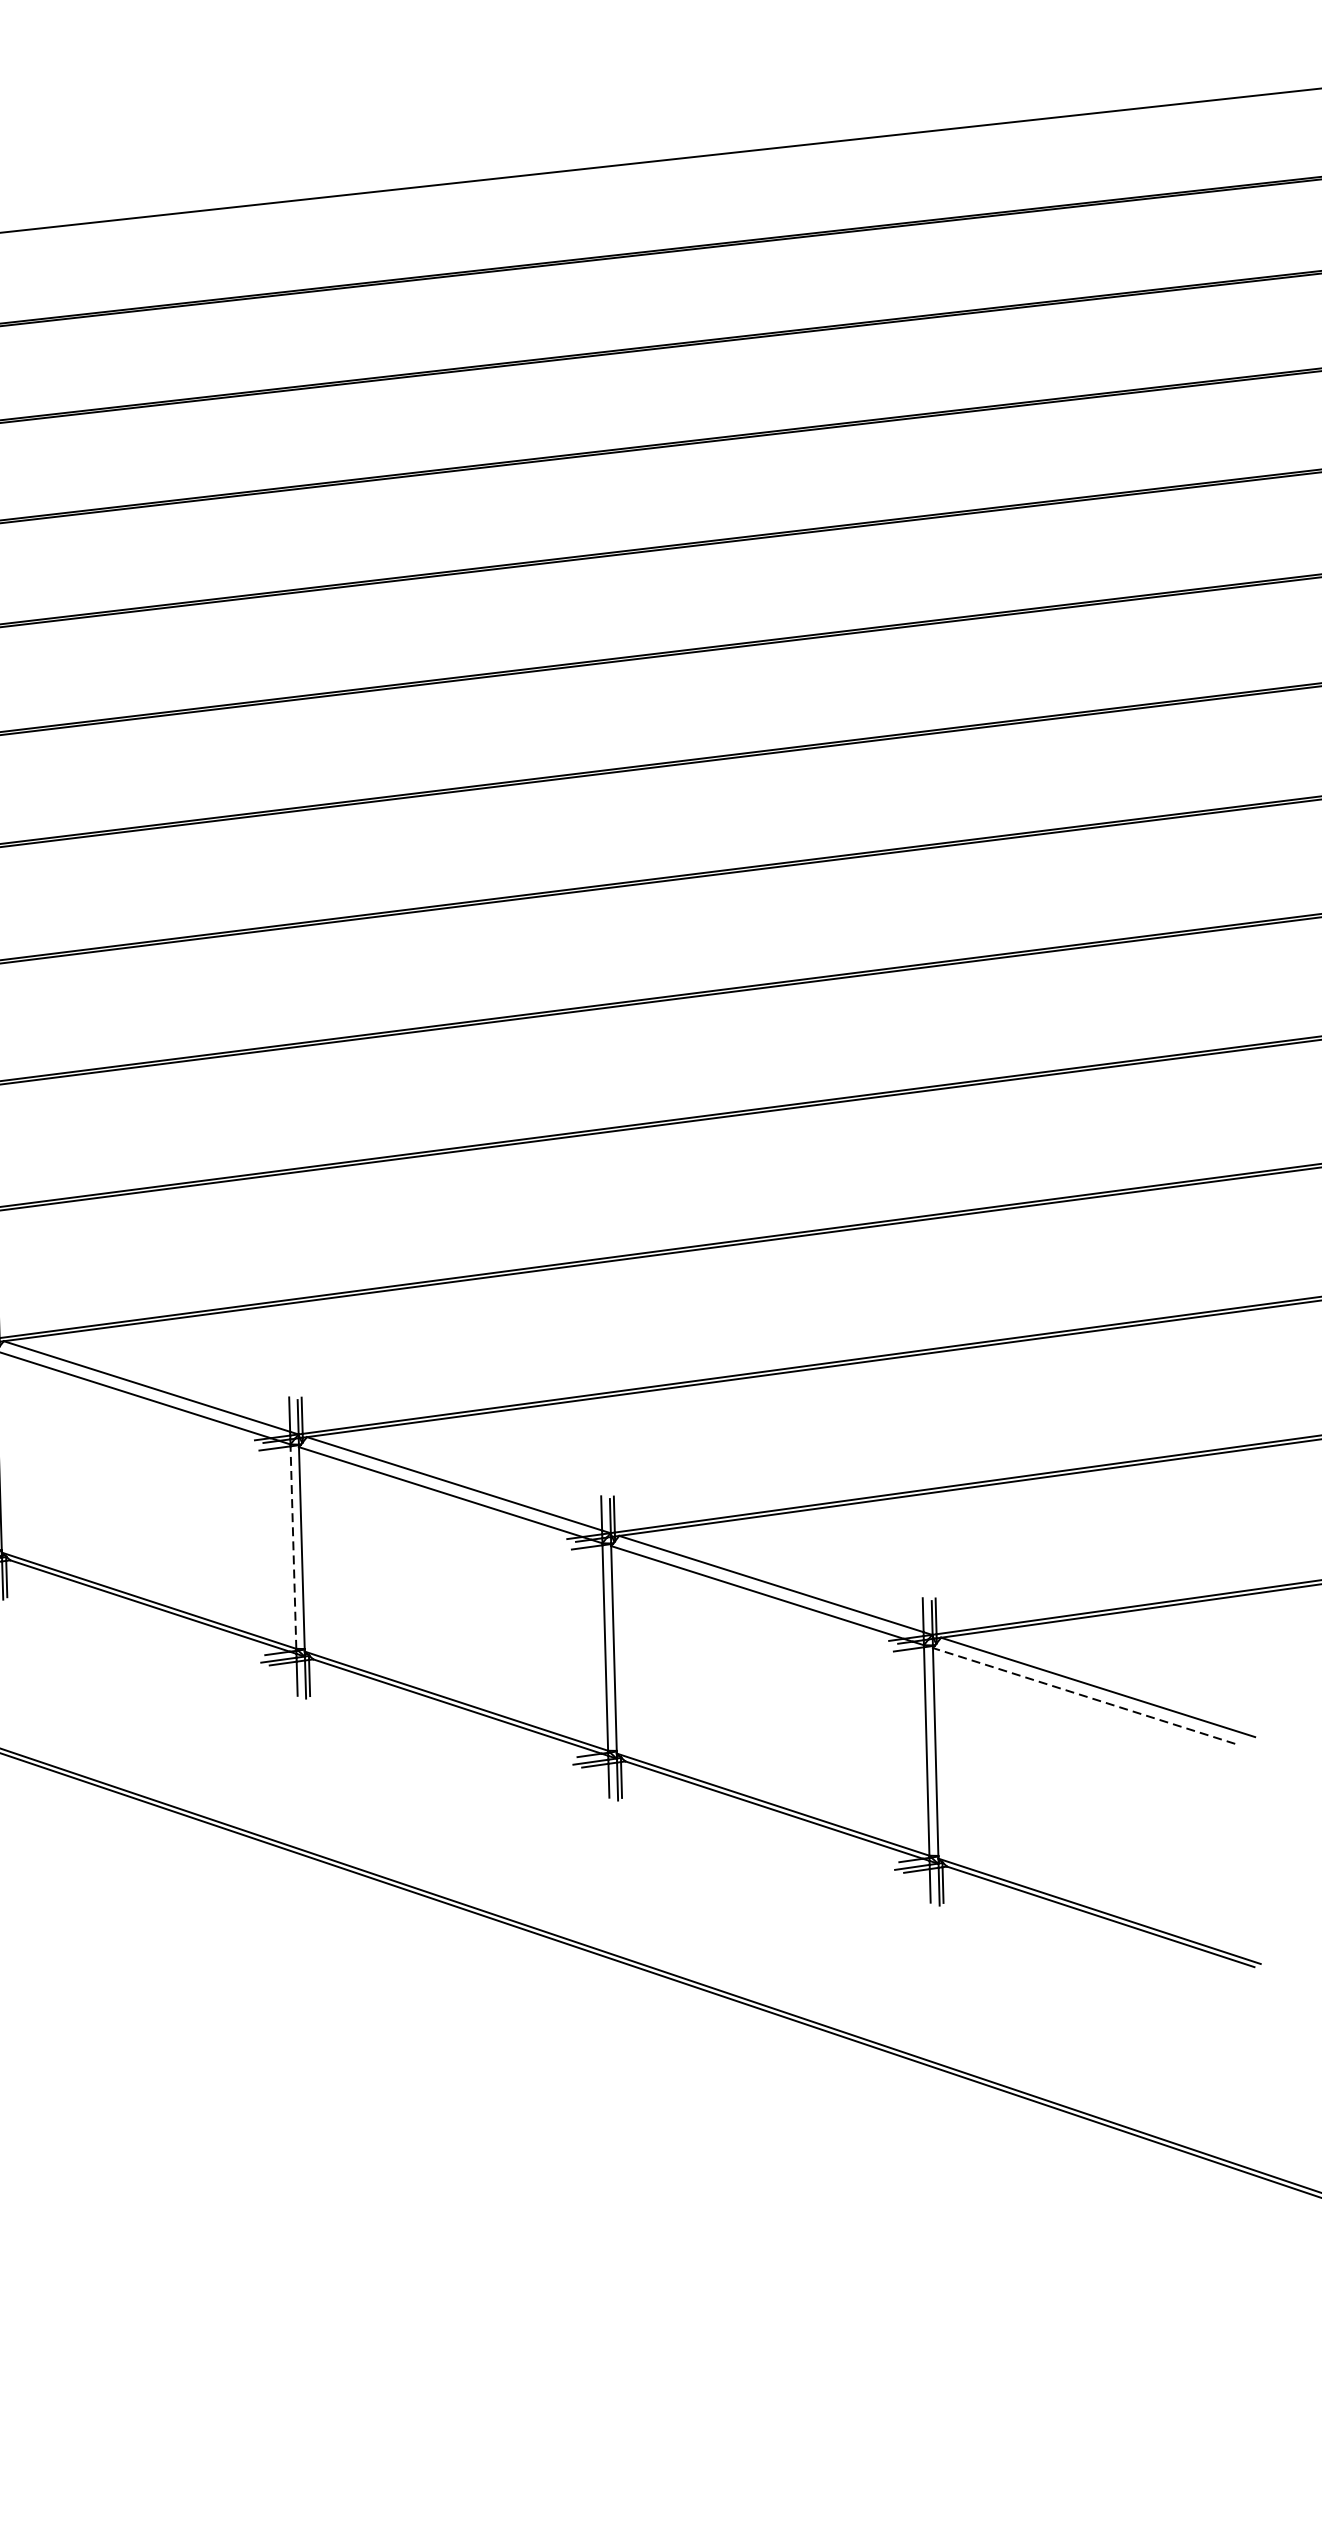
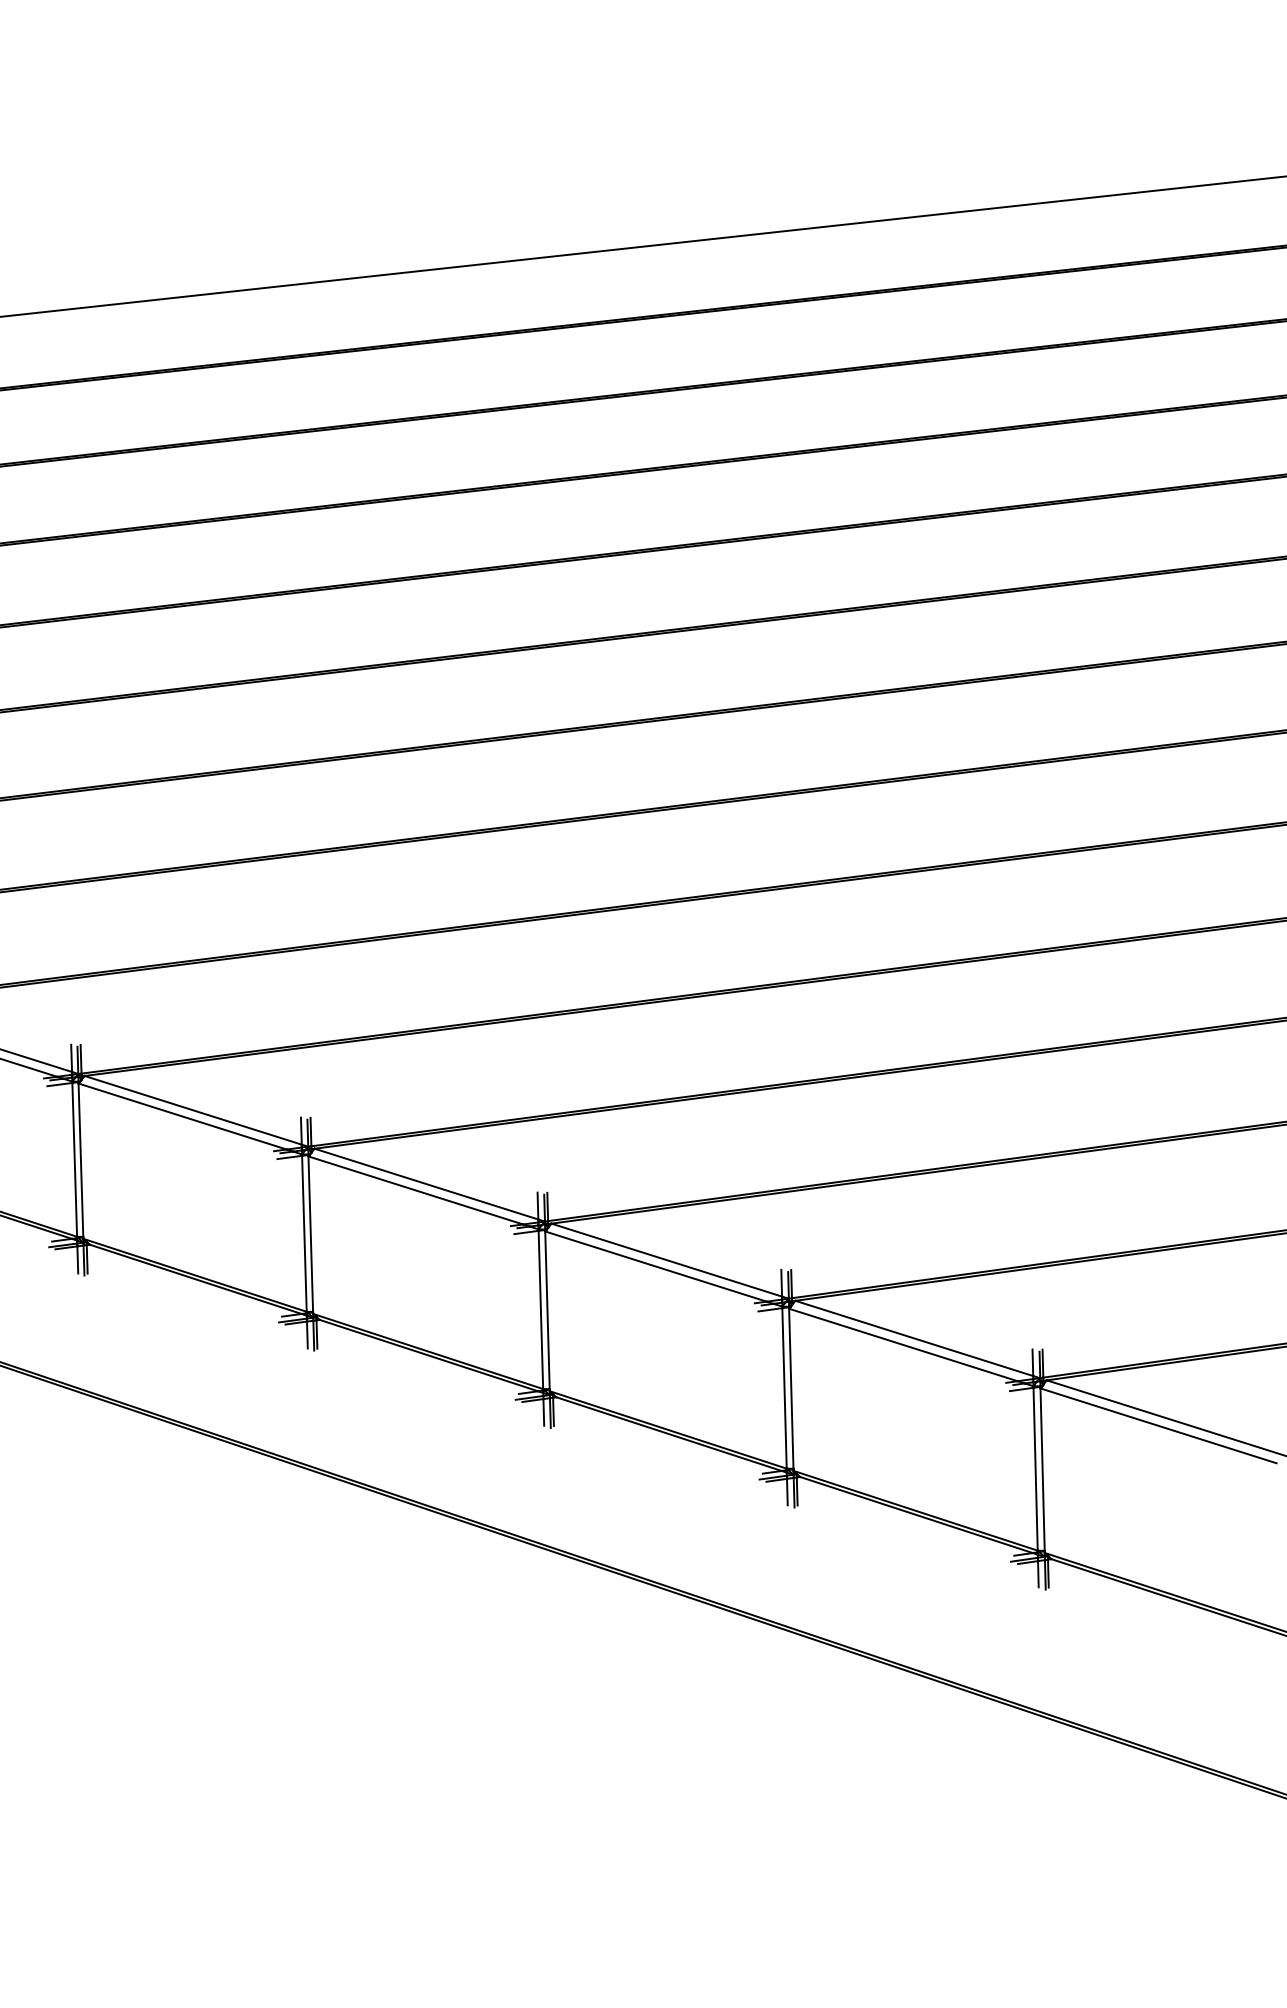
line: (292, 1547) -> (540, 1309), dashed -> solid
line: (1084, 1695) -> (1158, 1425), dashed -> solid

